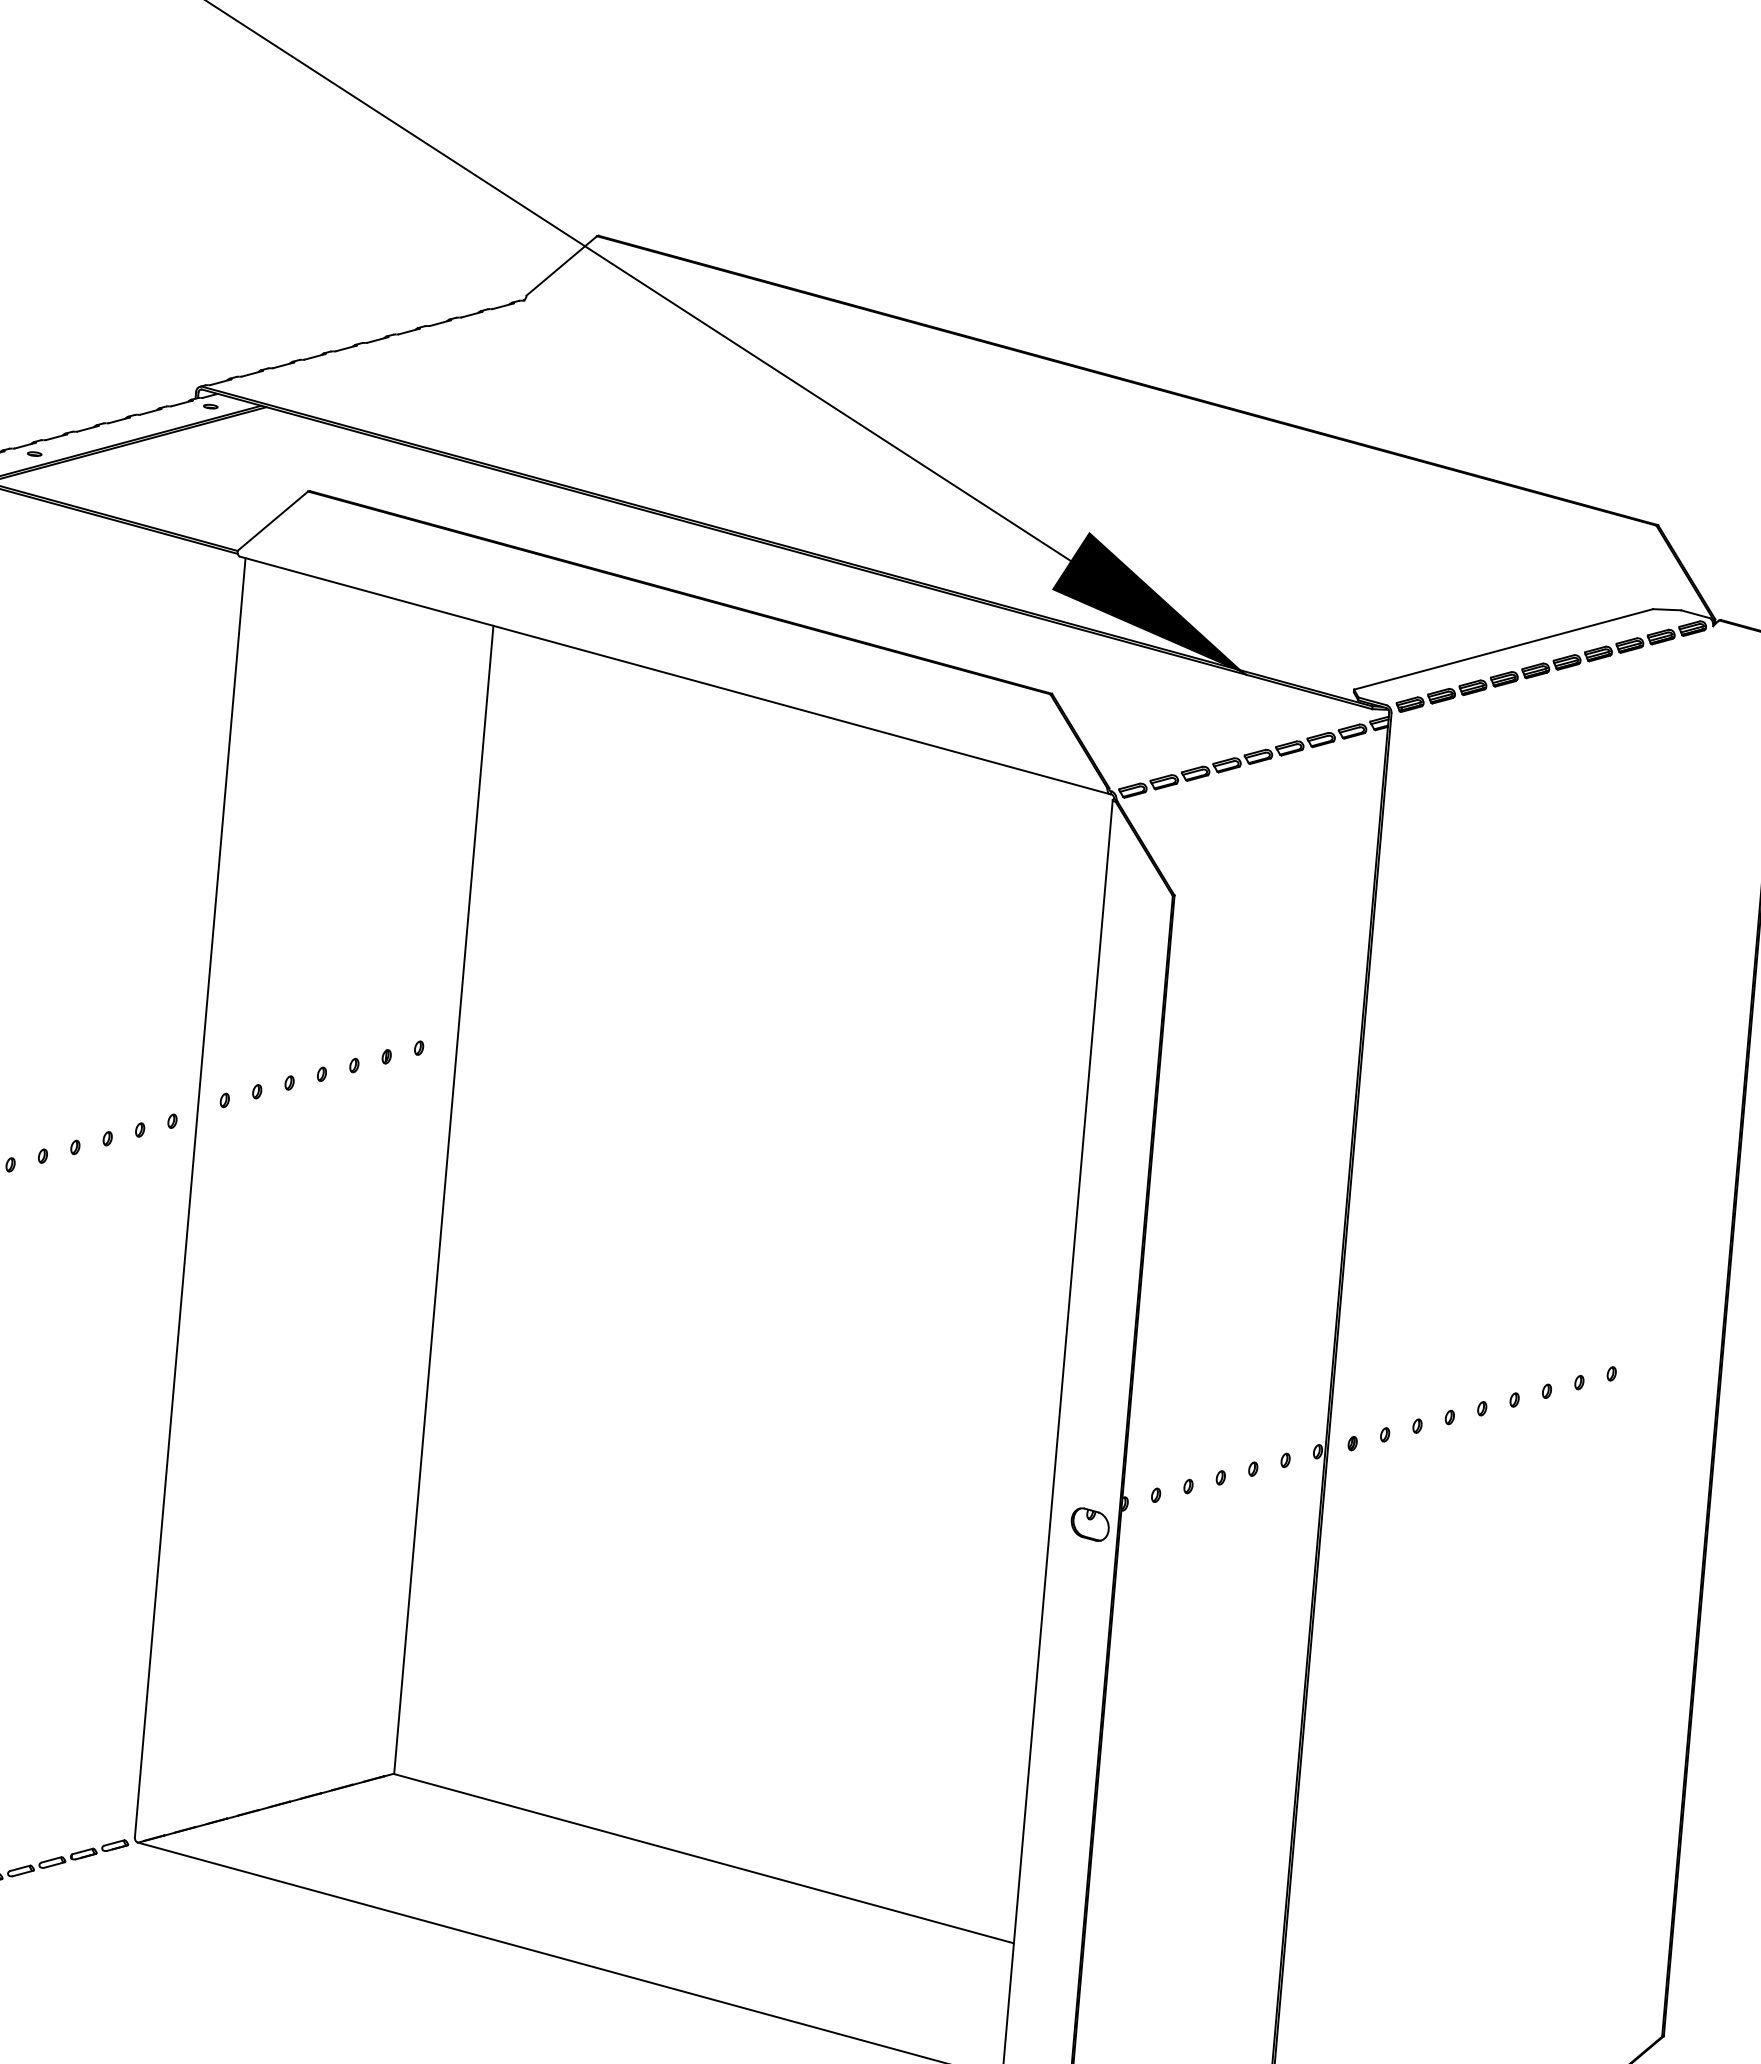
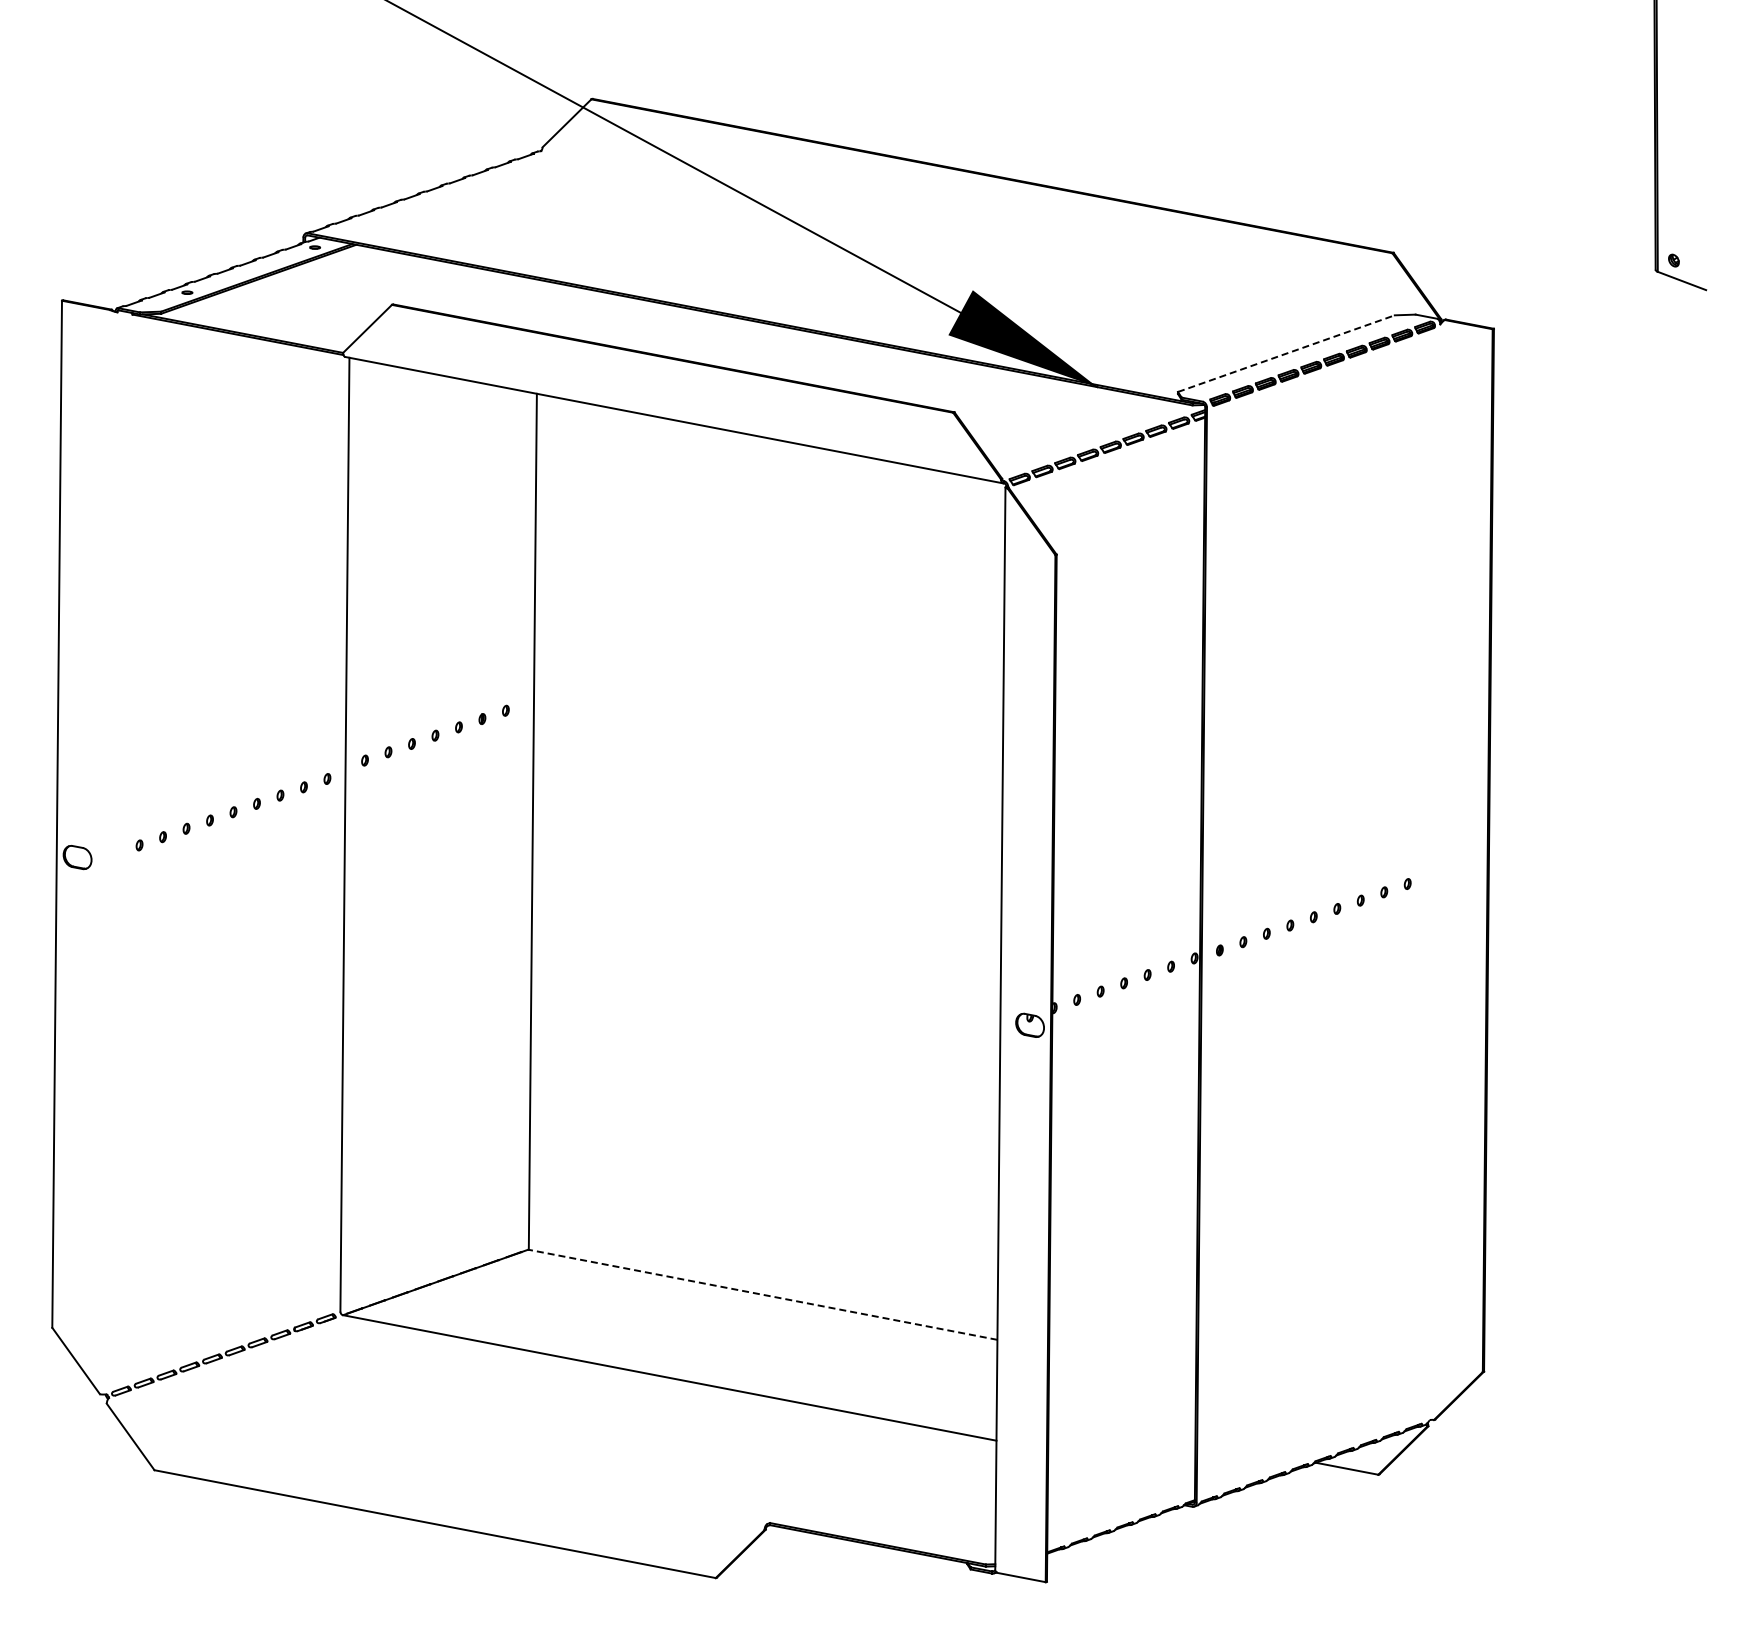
line: (1503, 649) -> (1286, 353), solid -> dashed
line: (704, 1858) -> (763, 1294), solid -> dashed

